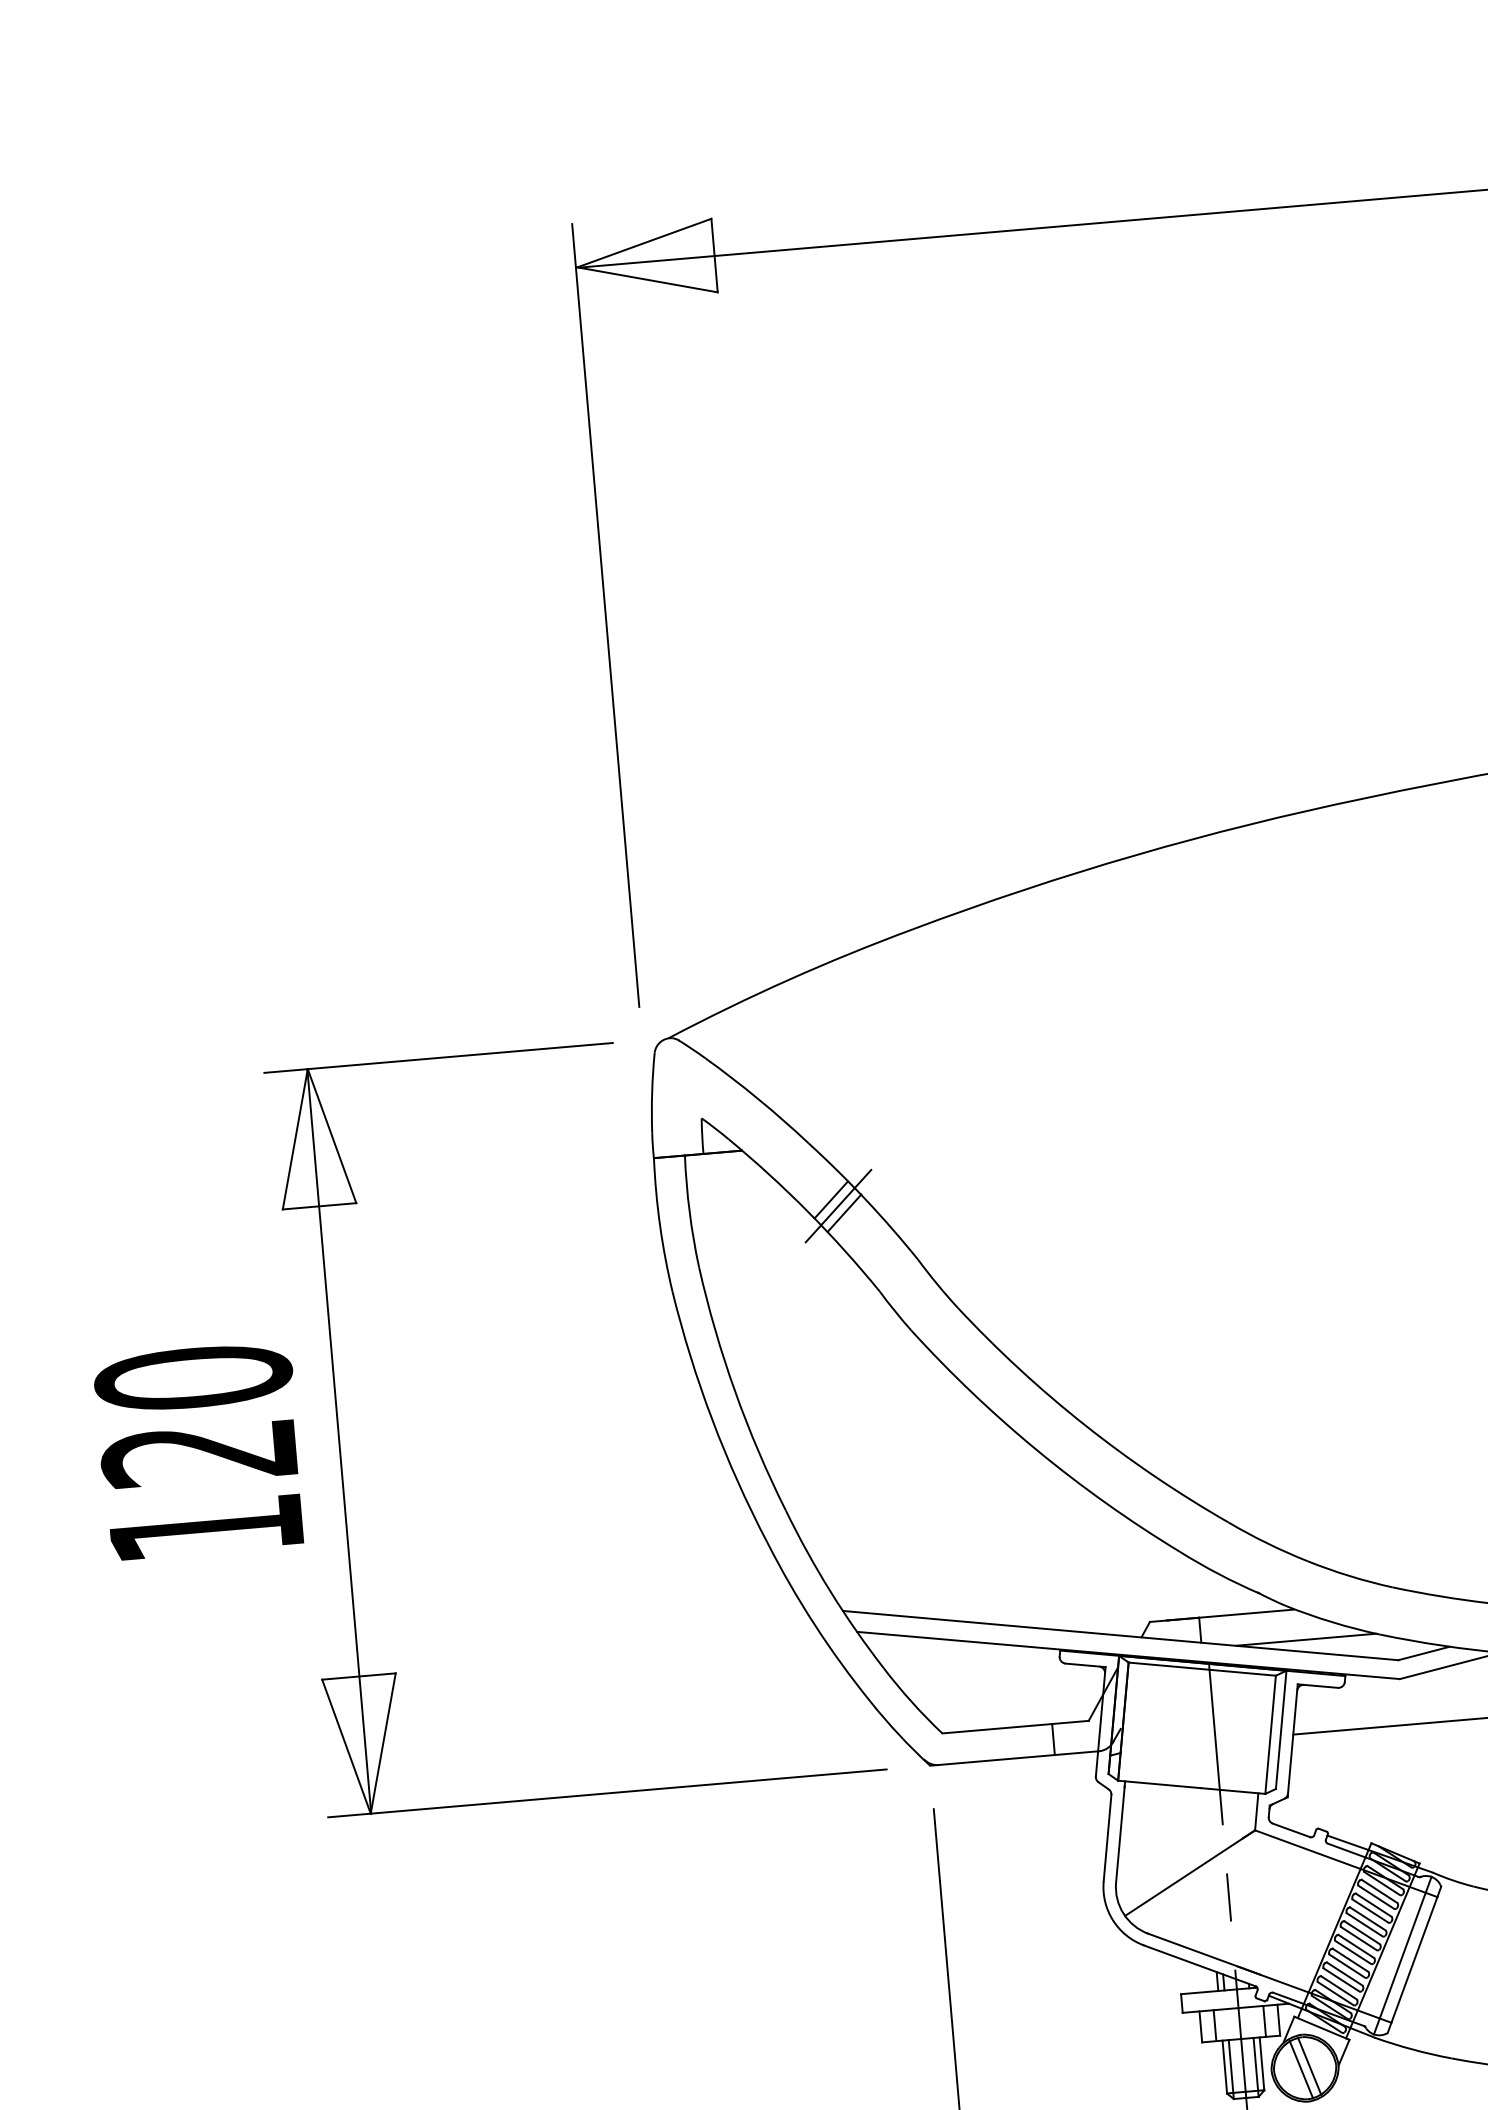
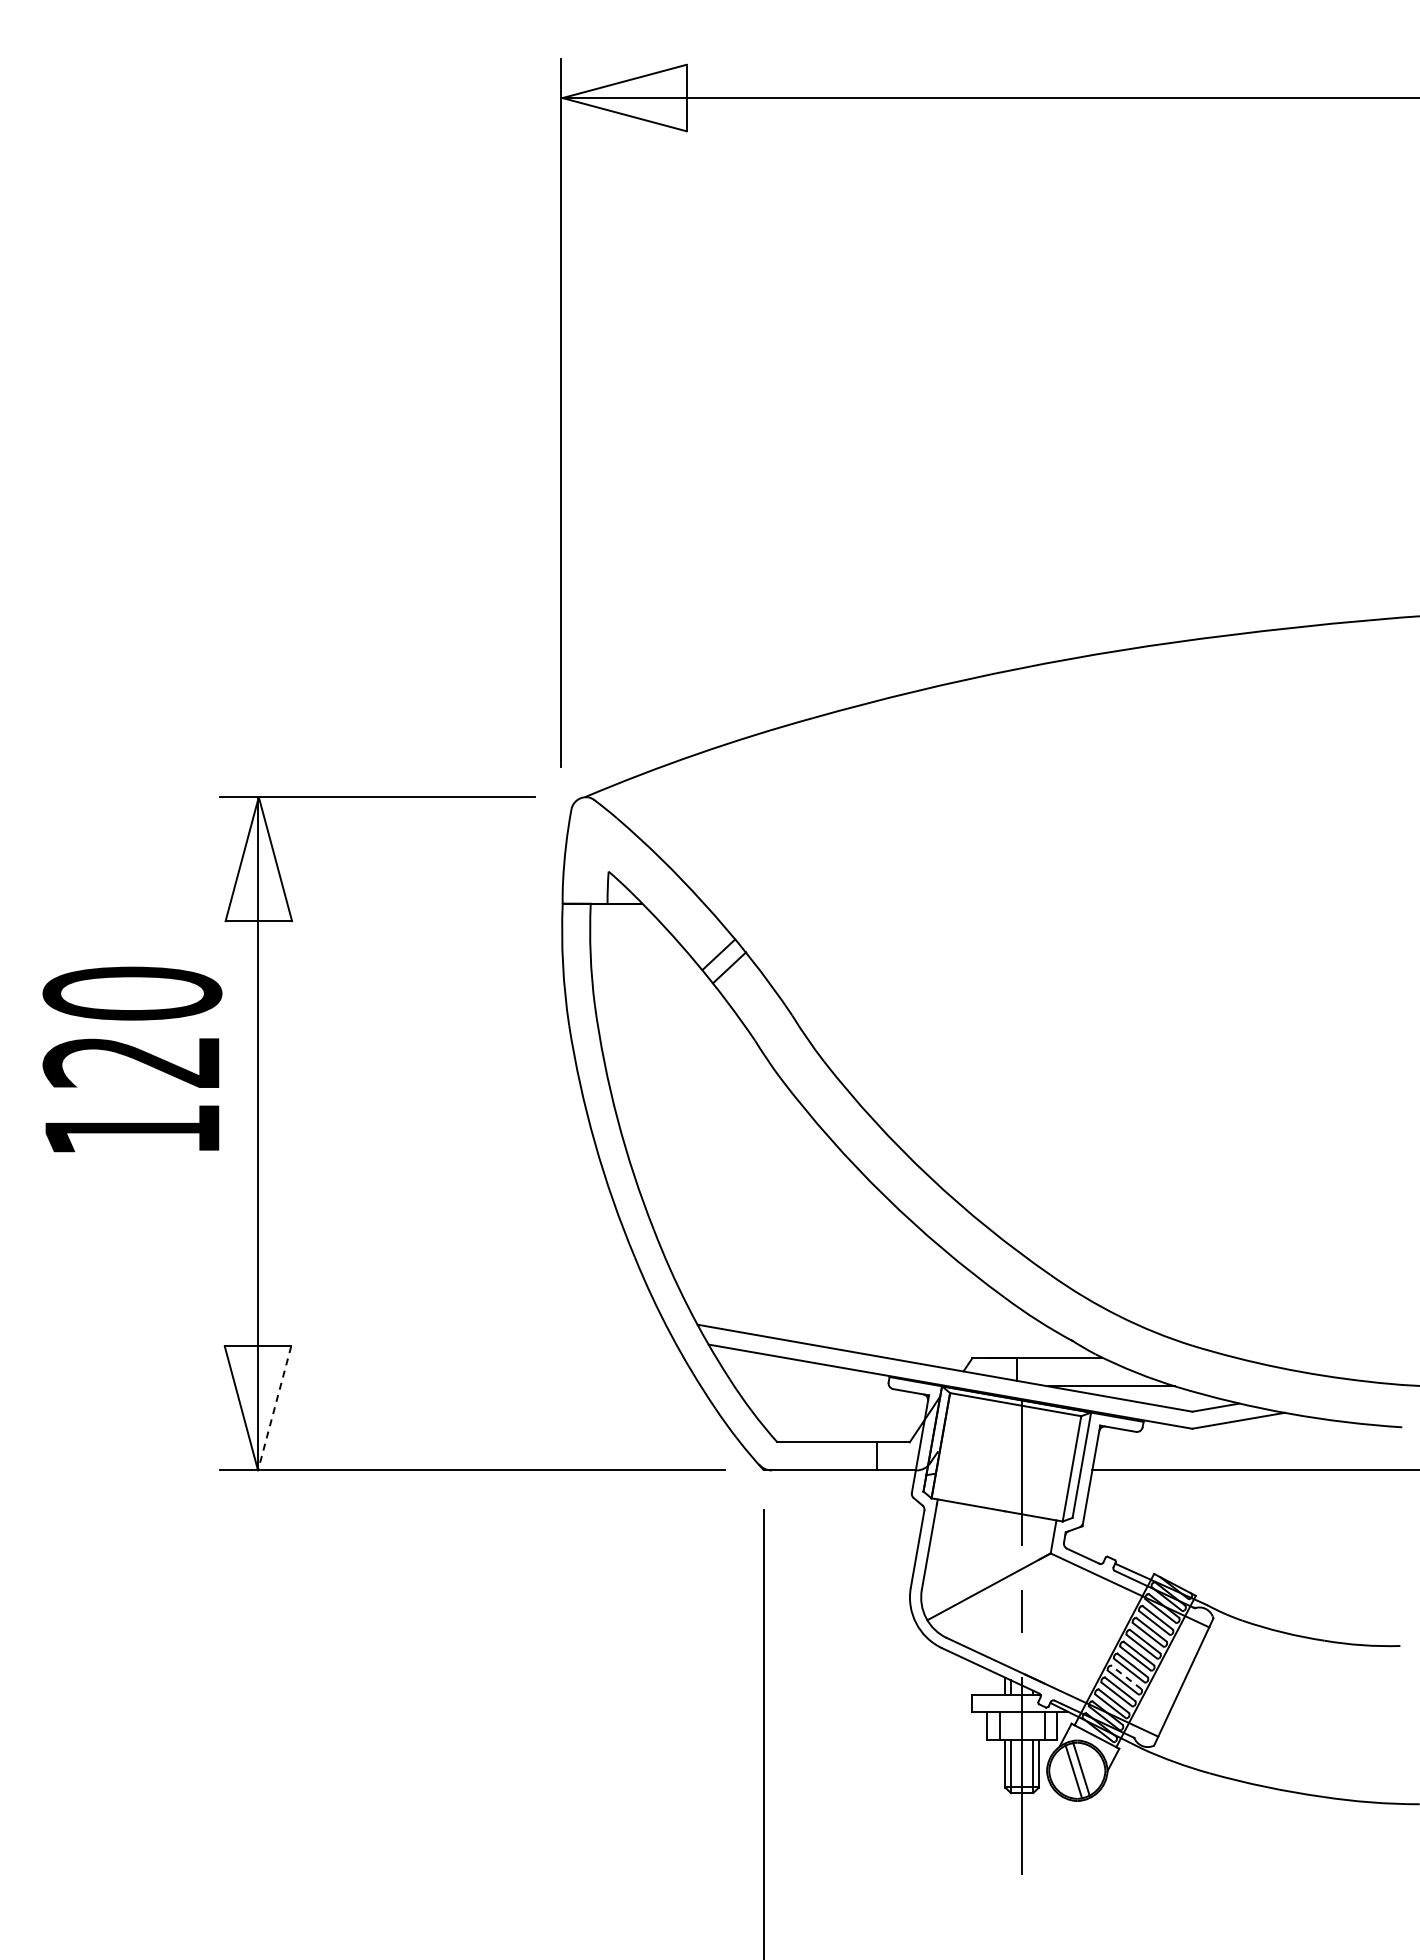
line: (838, 1205) -> (724, 960), removed
text: (199, 1450) -> (132, 1059), moved
line: (383, 1743) -> (274, 1408), solid -> dashed
line: (1402, 1954) -> (1173, 1676), removed
line: (1349, 1960) -> (1125, 1677), solid -> dashed

